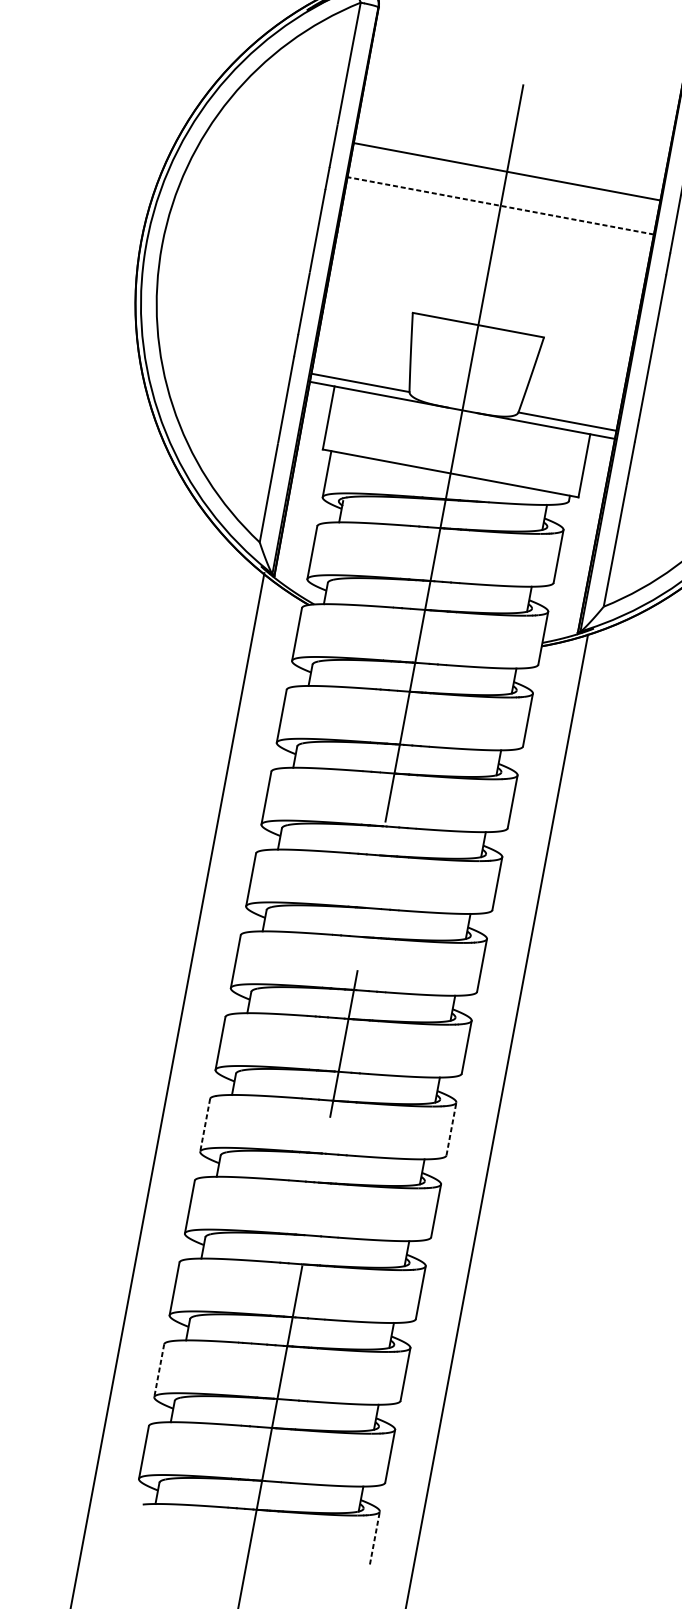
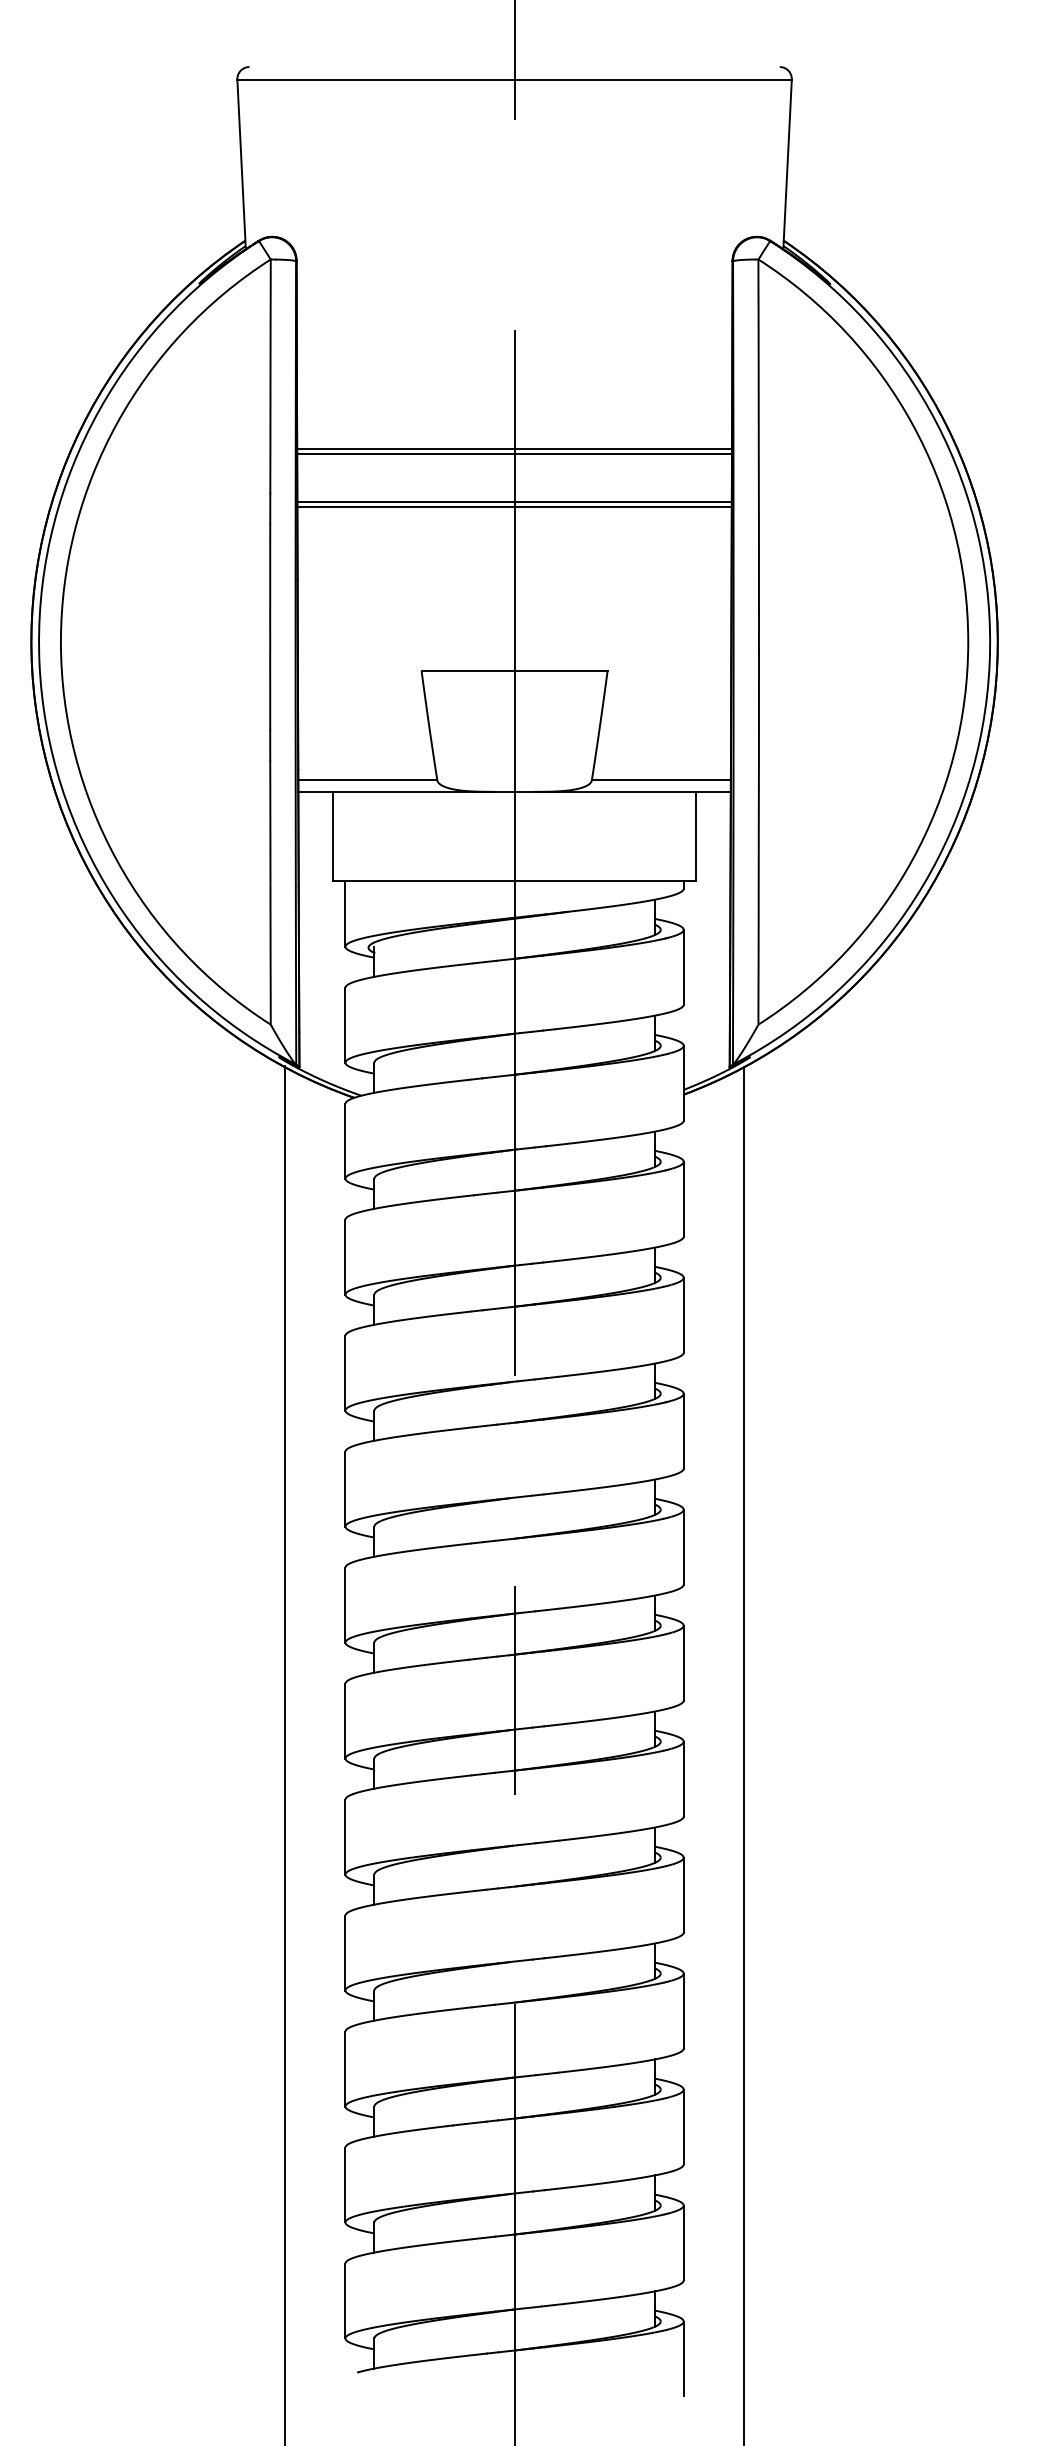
line: (507, 168) -> (514, 449), added
line: (500, 205) -> (514, 501), dashed -> solid
line: (499, 209) -> (514, 507), added
line: (205, 1125) -> (345, 1837), dashed -> solid
line: (451, 1128) -> (683, 1778), dashed -> solid
line: (159, 1371) -> (345, 2185), dashed -> solid
line: (374, 1537) -> (683, 2358), dashed -> solid

